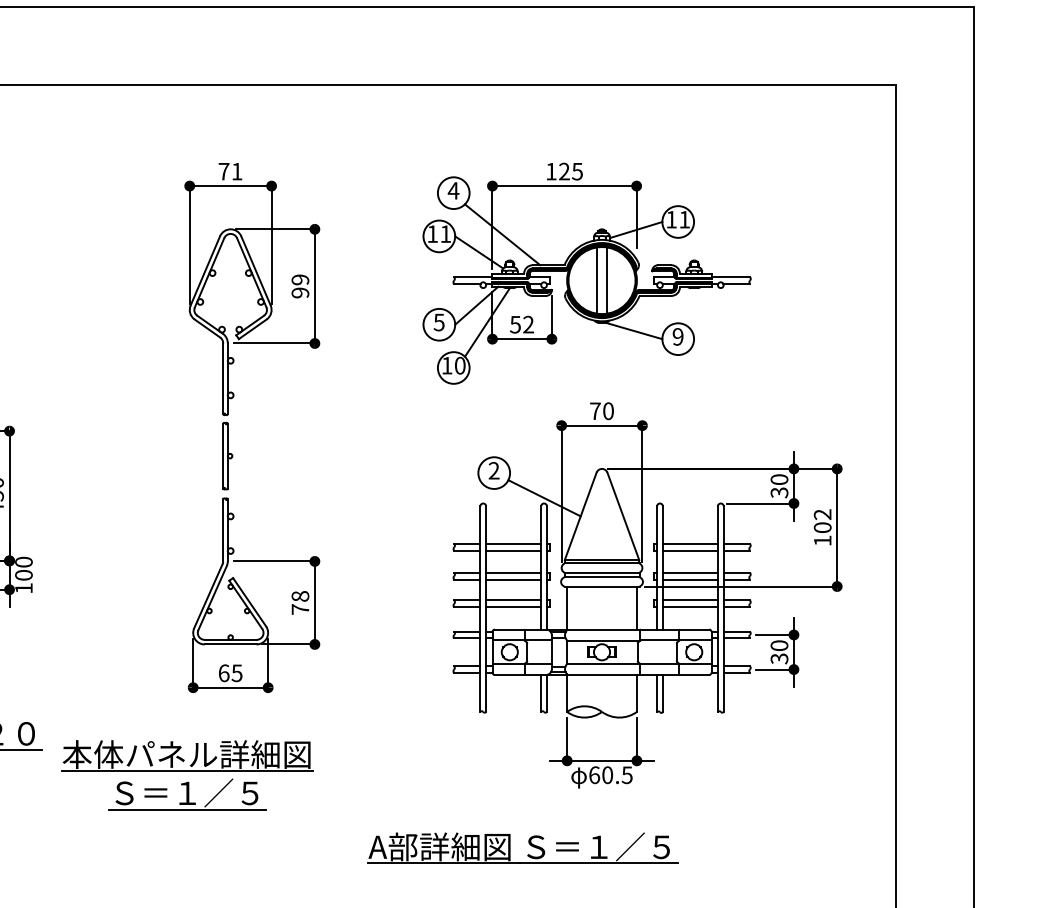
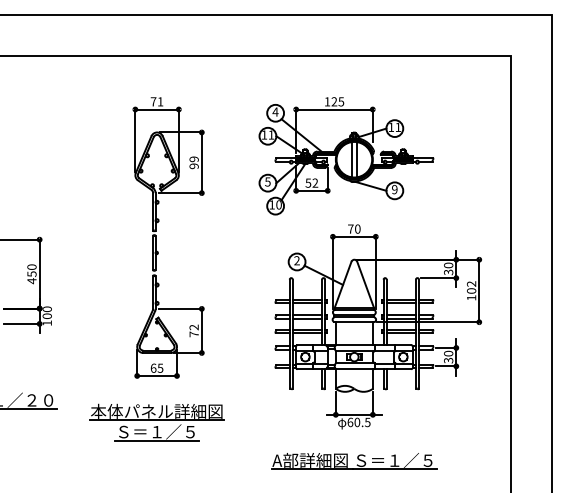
text: (299, 596) -> (193, 327), 78 -> 72
part: (186, 775) -> (156, 422), moved
part: (523, 848) -> (354, 461), moved

